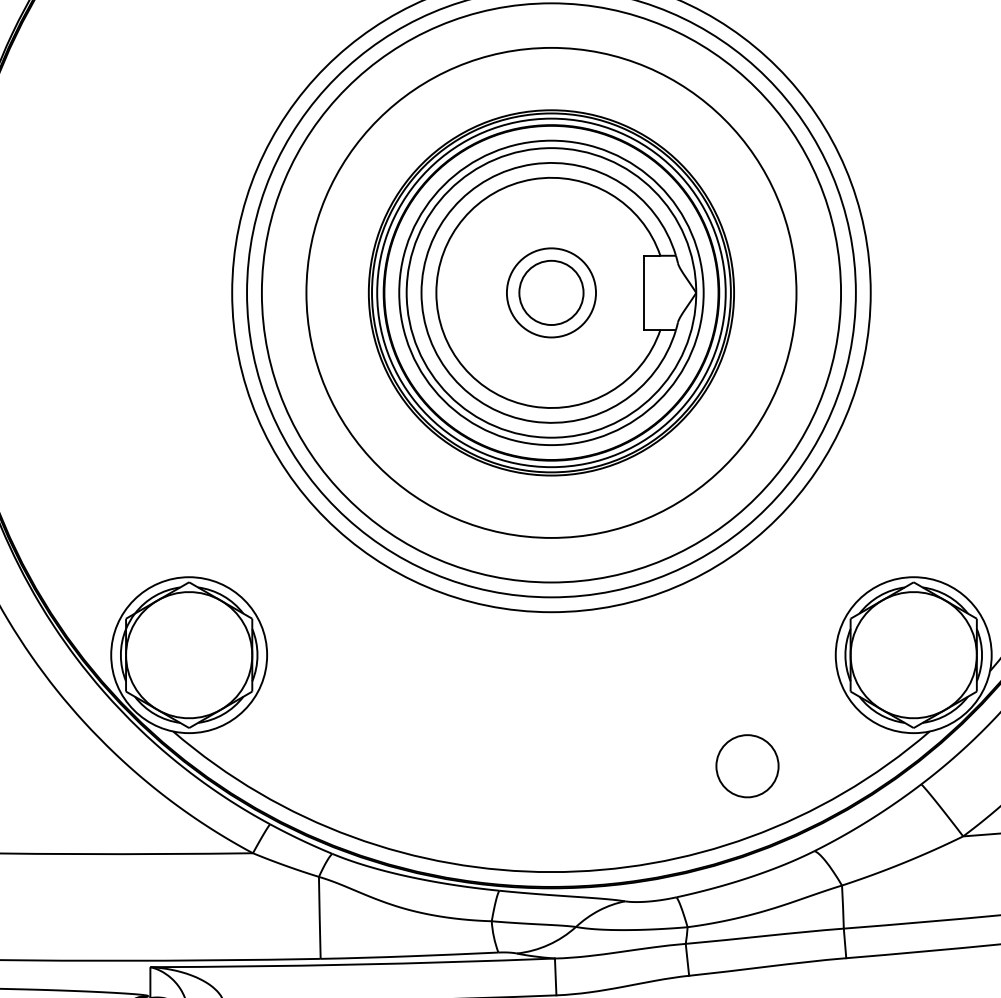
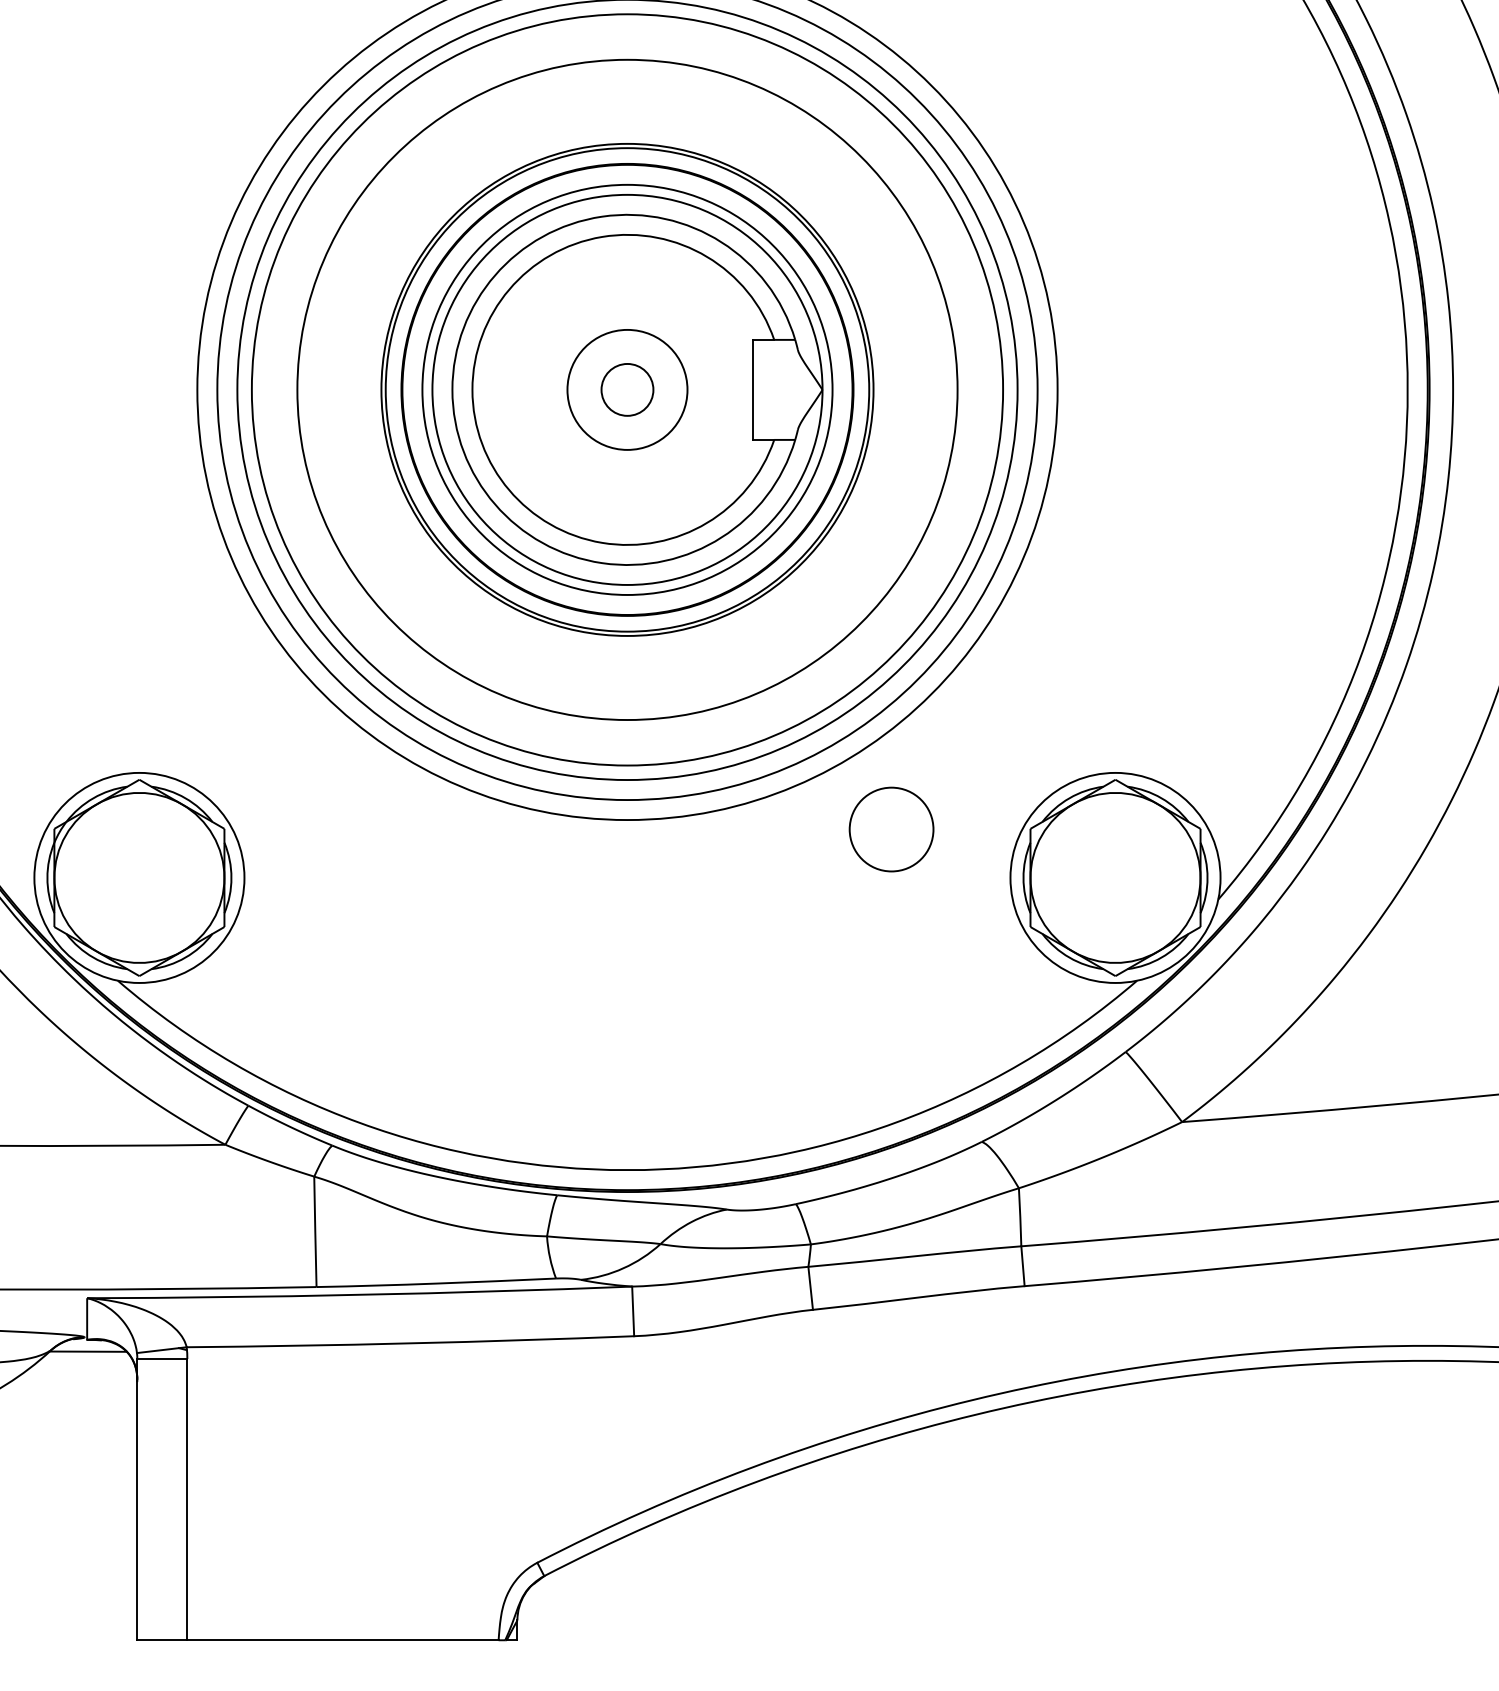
circle: (551, 292) -> (627, 389), size x0.6
circle: (551, 292) -> (627, 389), size x1.6
circle: (747, 766) -> (891, 829), moved

